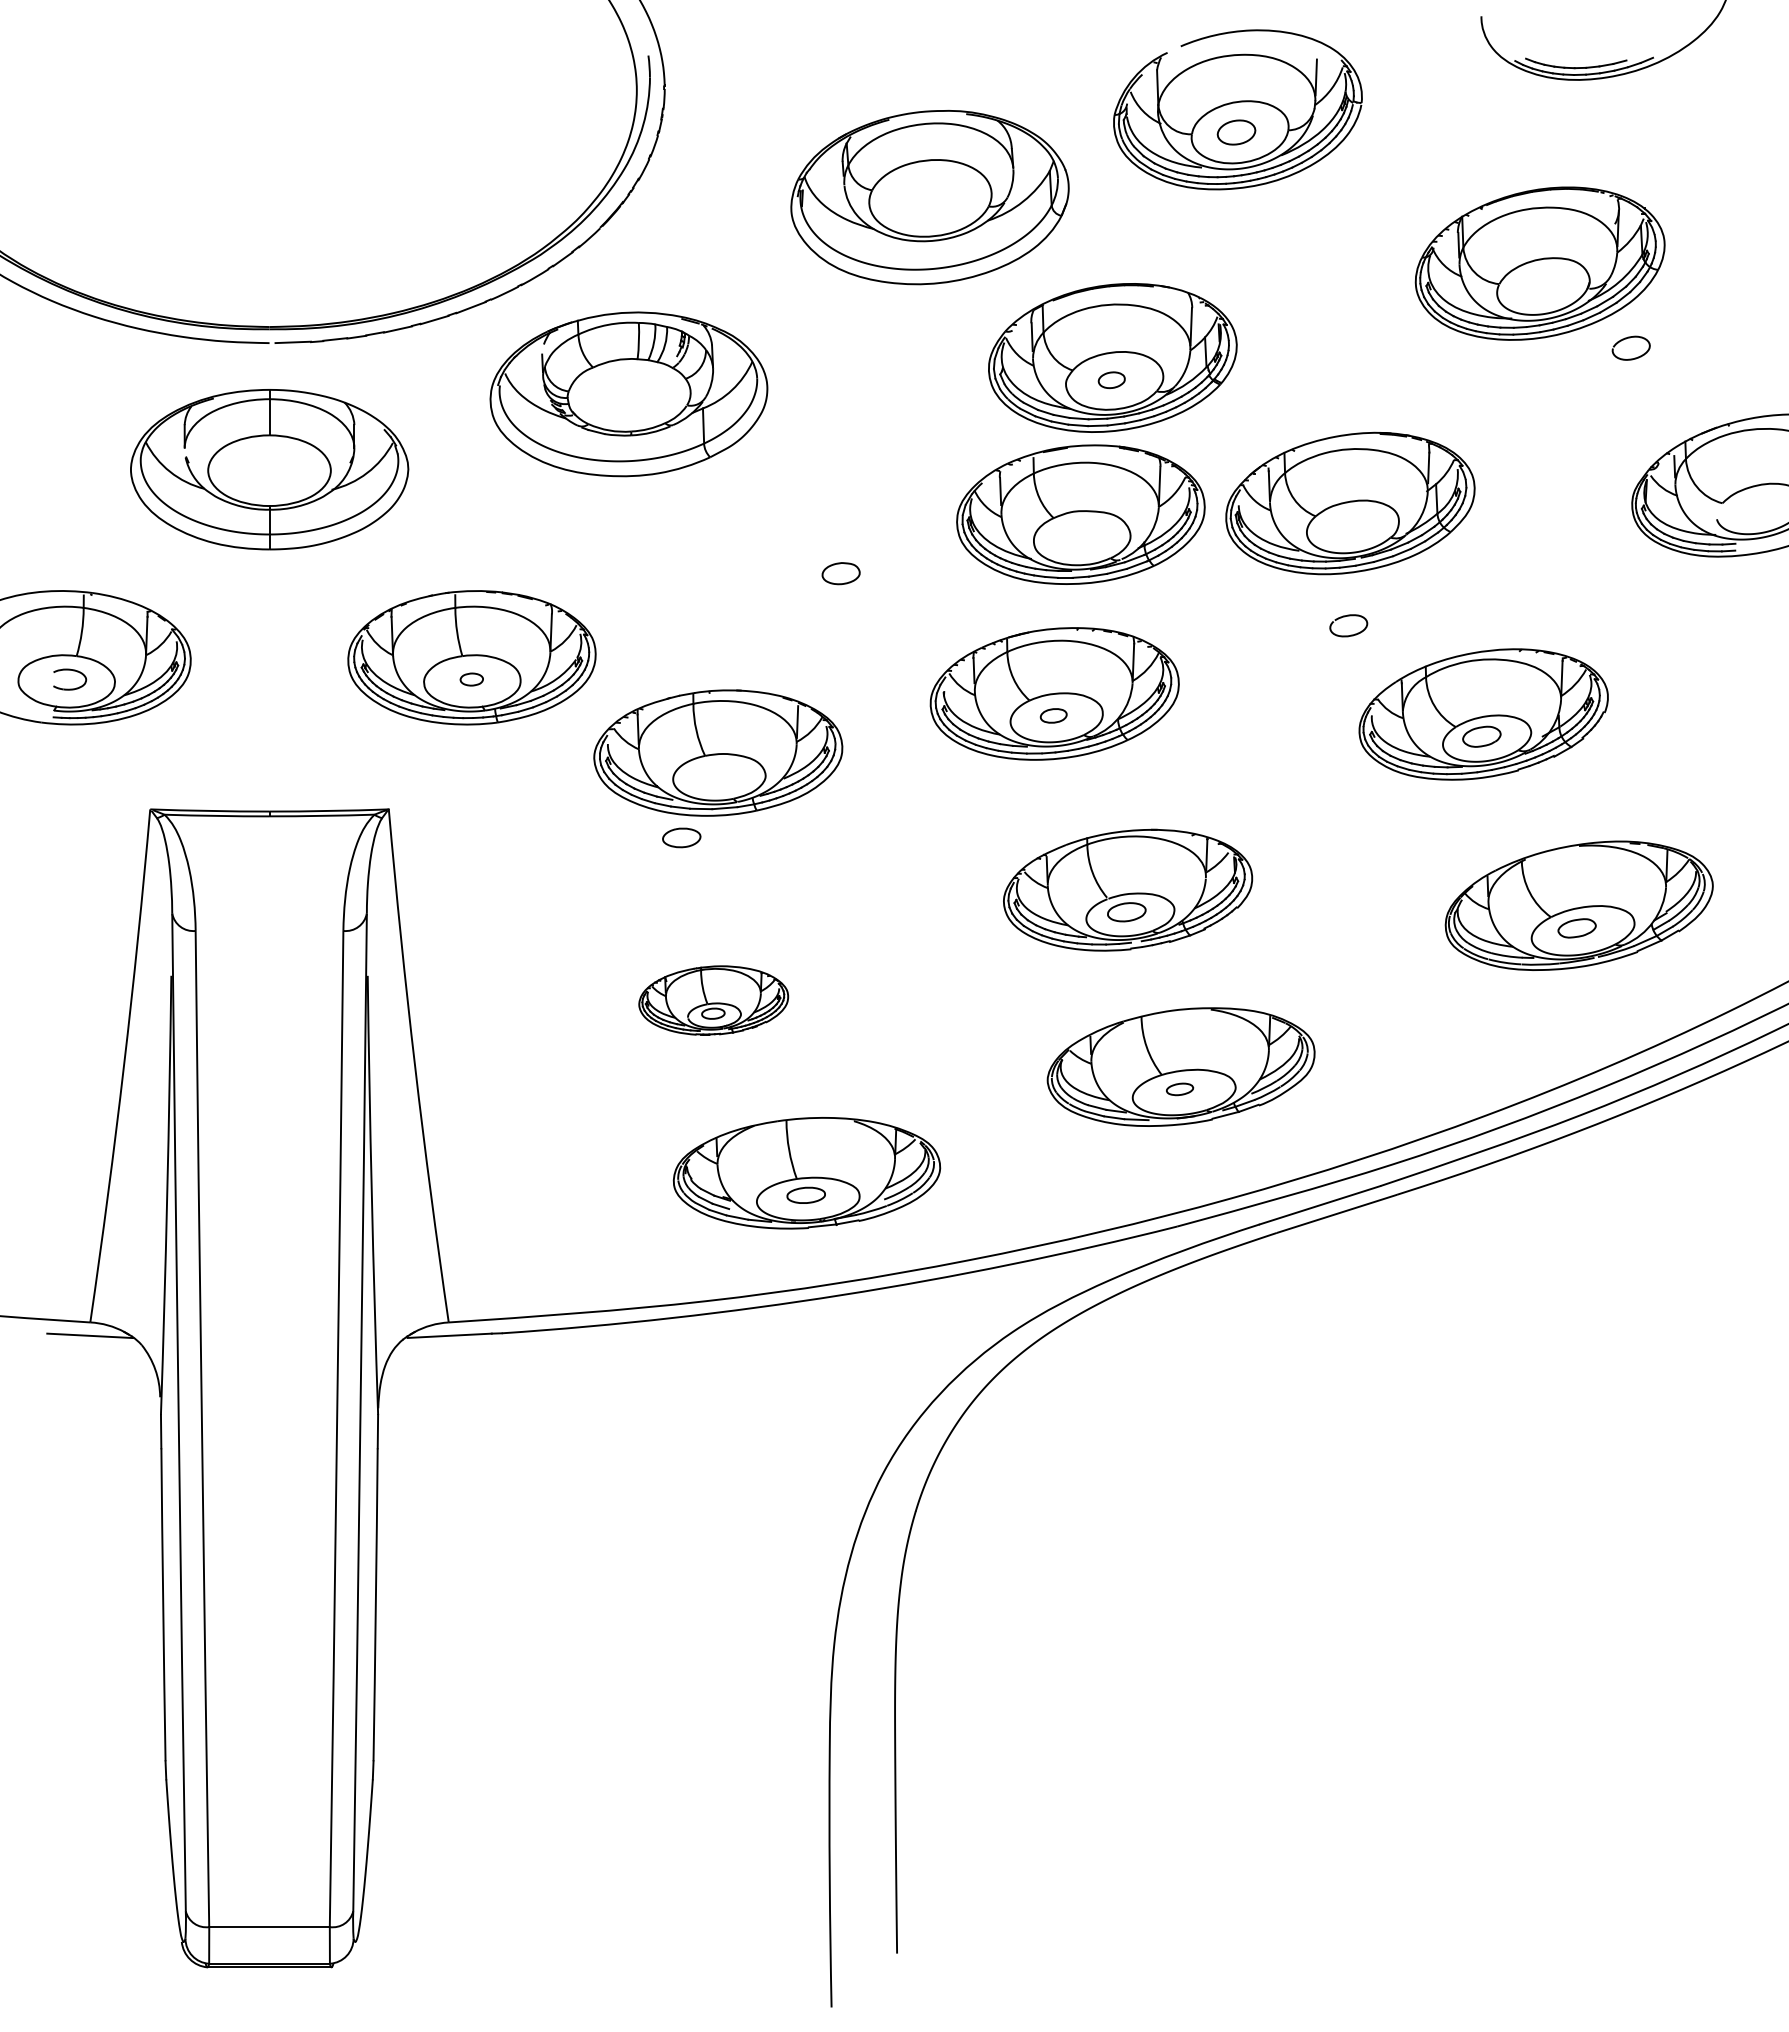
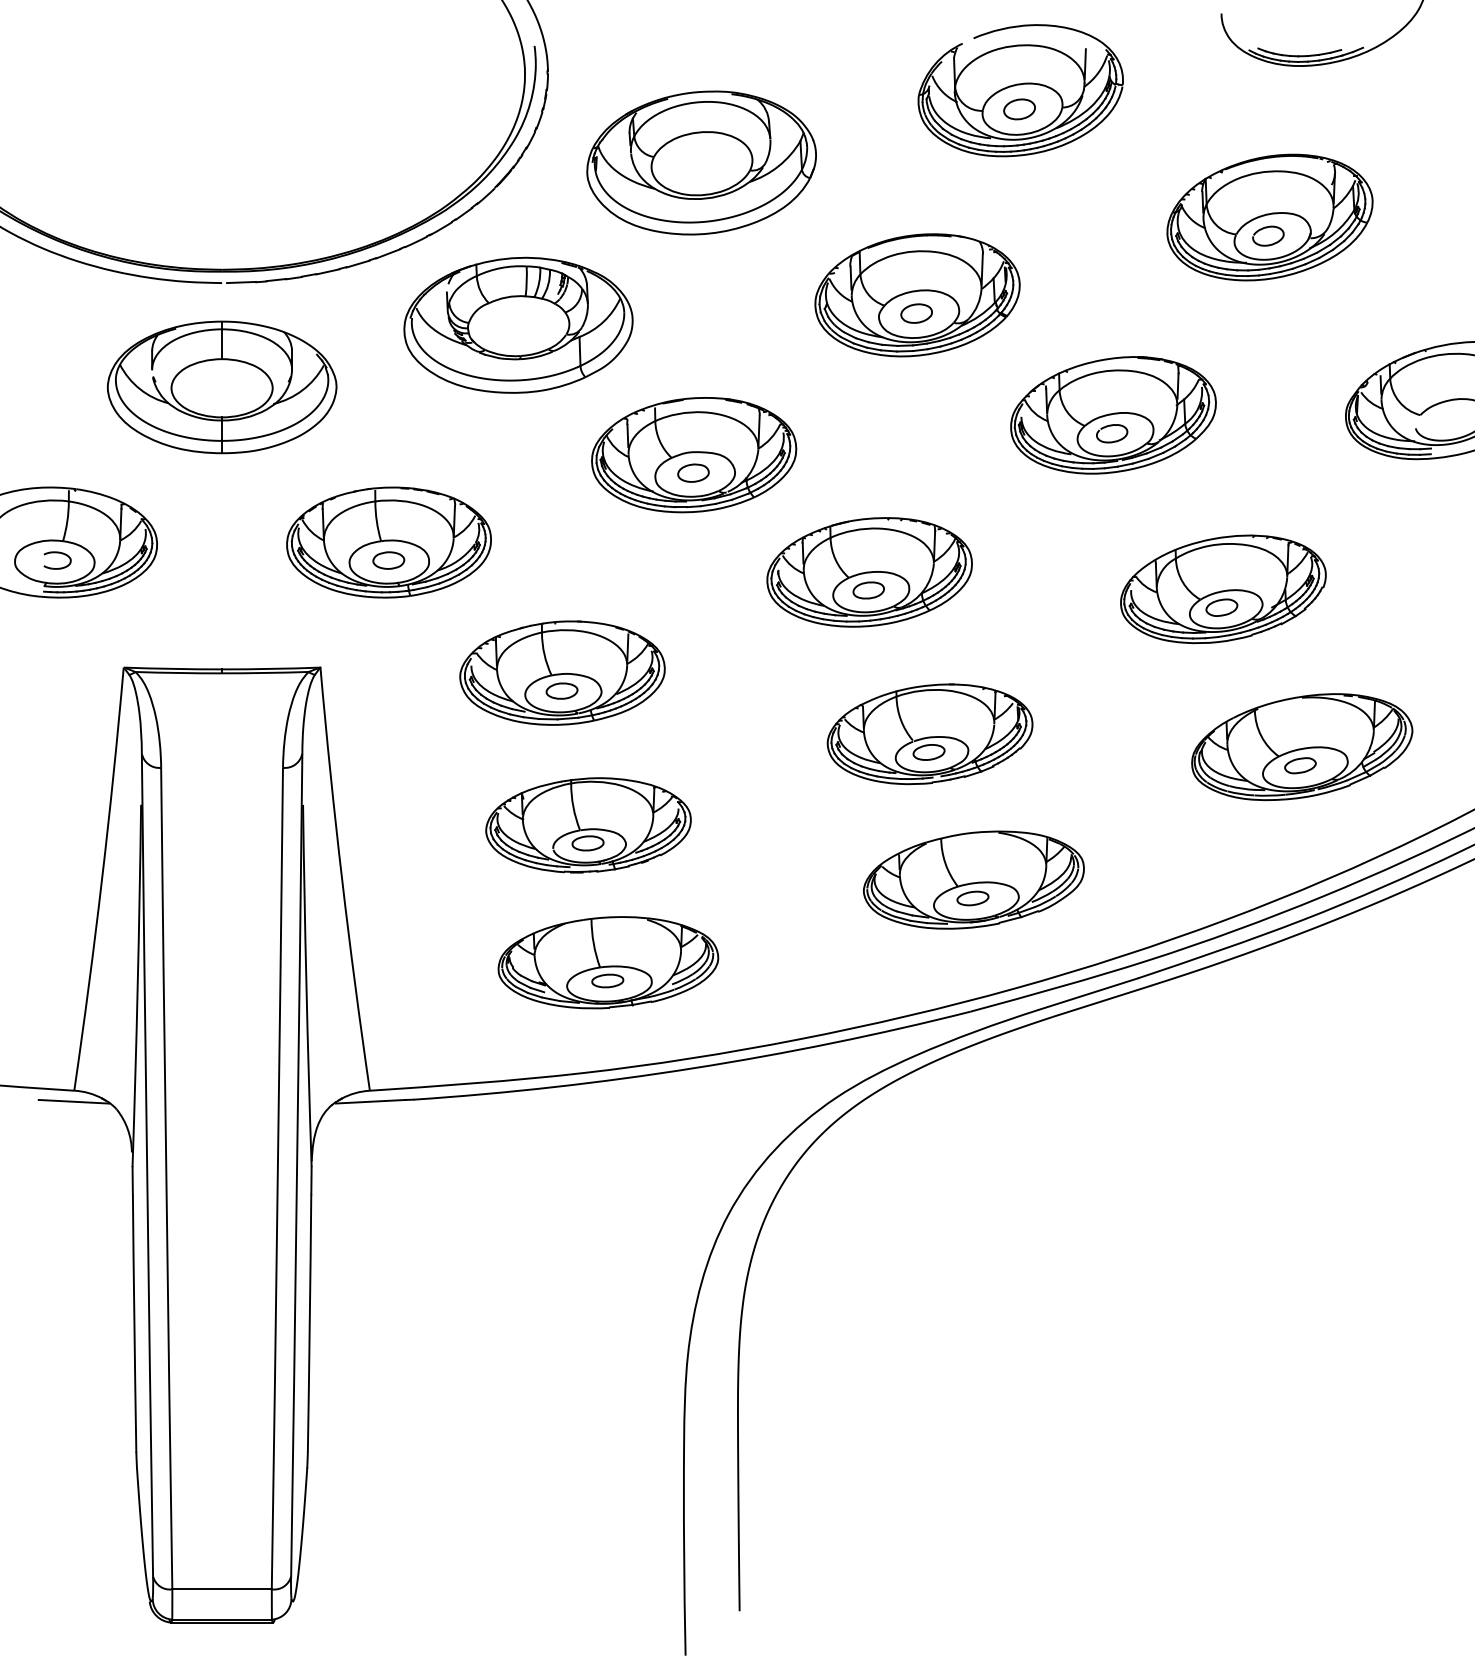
part: (929, 197) -> (701, 162), moved
curve: (1626, 339) -> (1264, 228), moved
part: (1111, 380) -> (916, 313), size x1.43
part: (1080, 514) -> (693, 454), moved
curve: (1345, 617) -> (1109, 426), moved
part: (471, 679) -> (388, 560), size x1.67
part: (1053, 715) -> (868, 590), size x1.43
part: (718, 752) -> (562, 672), moved
part: (713, 1000) -> (588, 825), size x1.67
part: (1179, 1089) -> (972, 898), size x1.43
part: (806, 1173) -> (608, 962), moved

